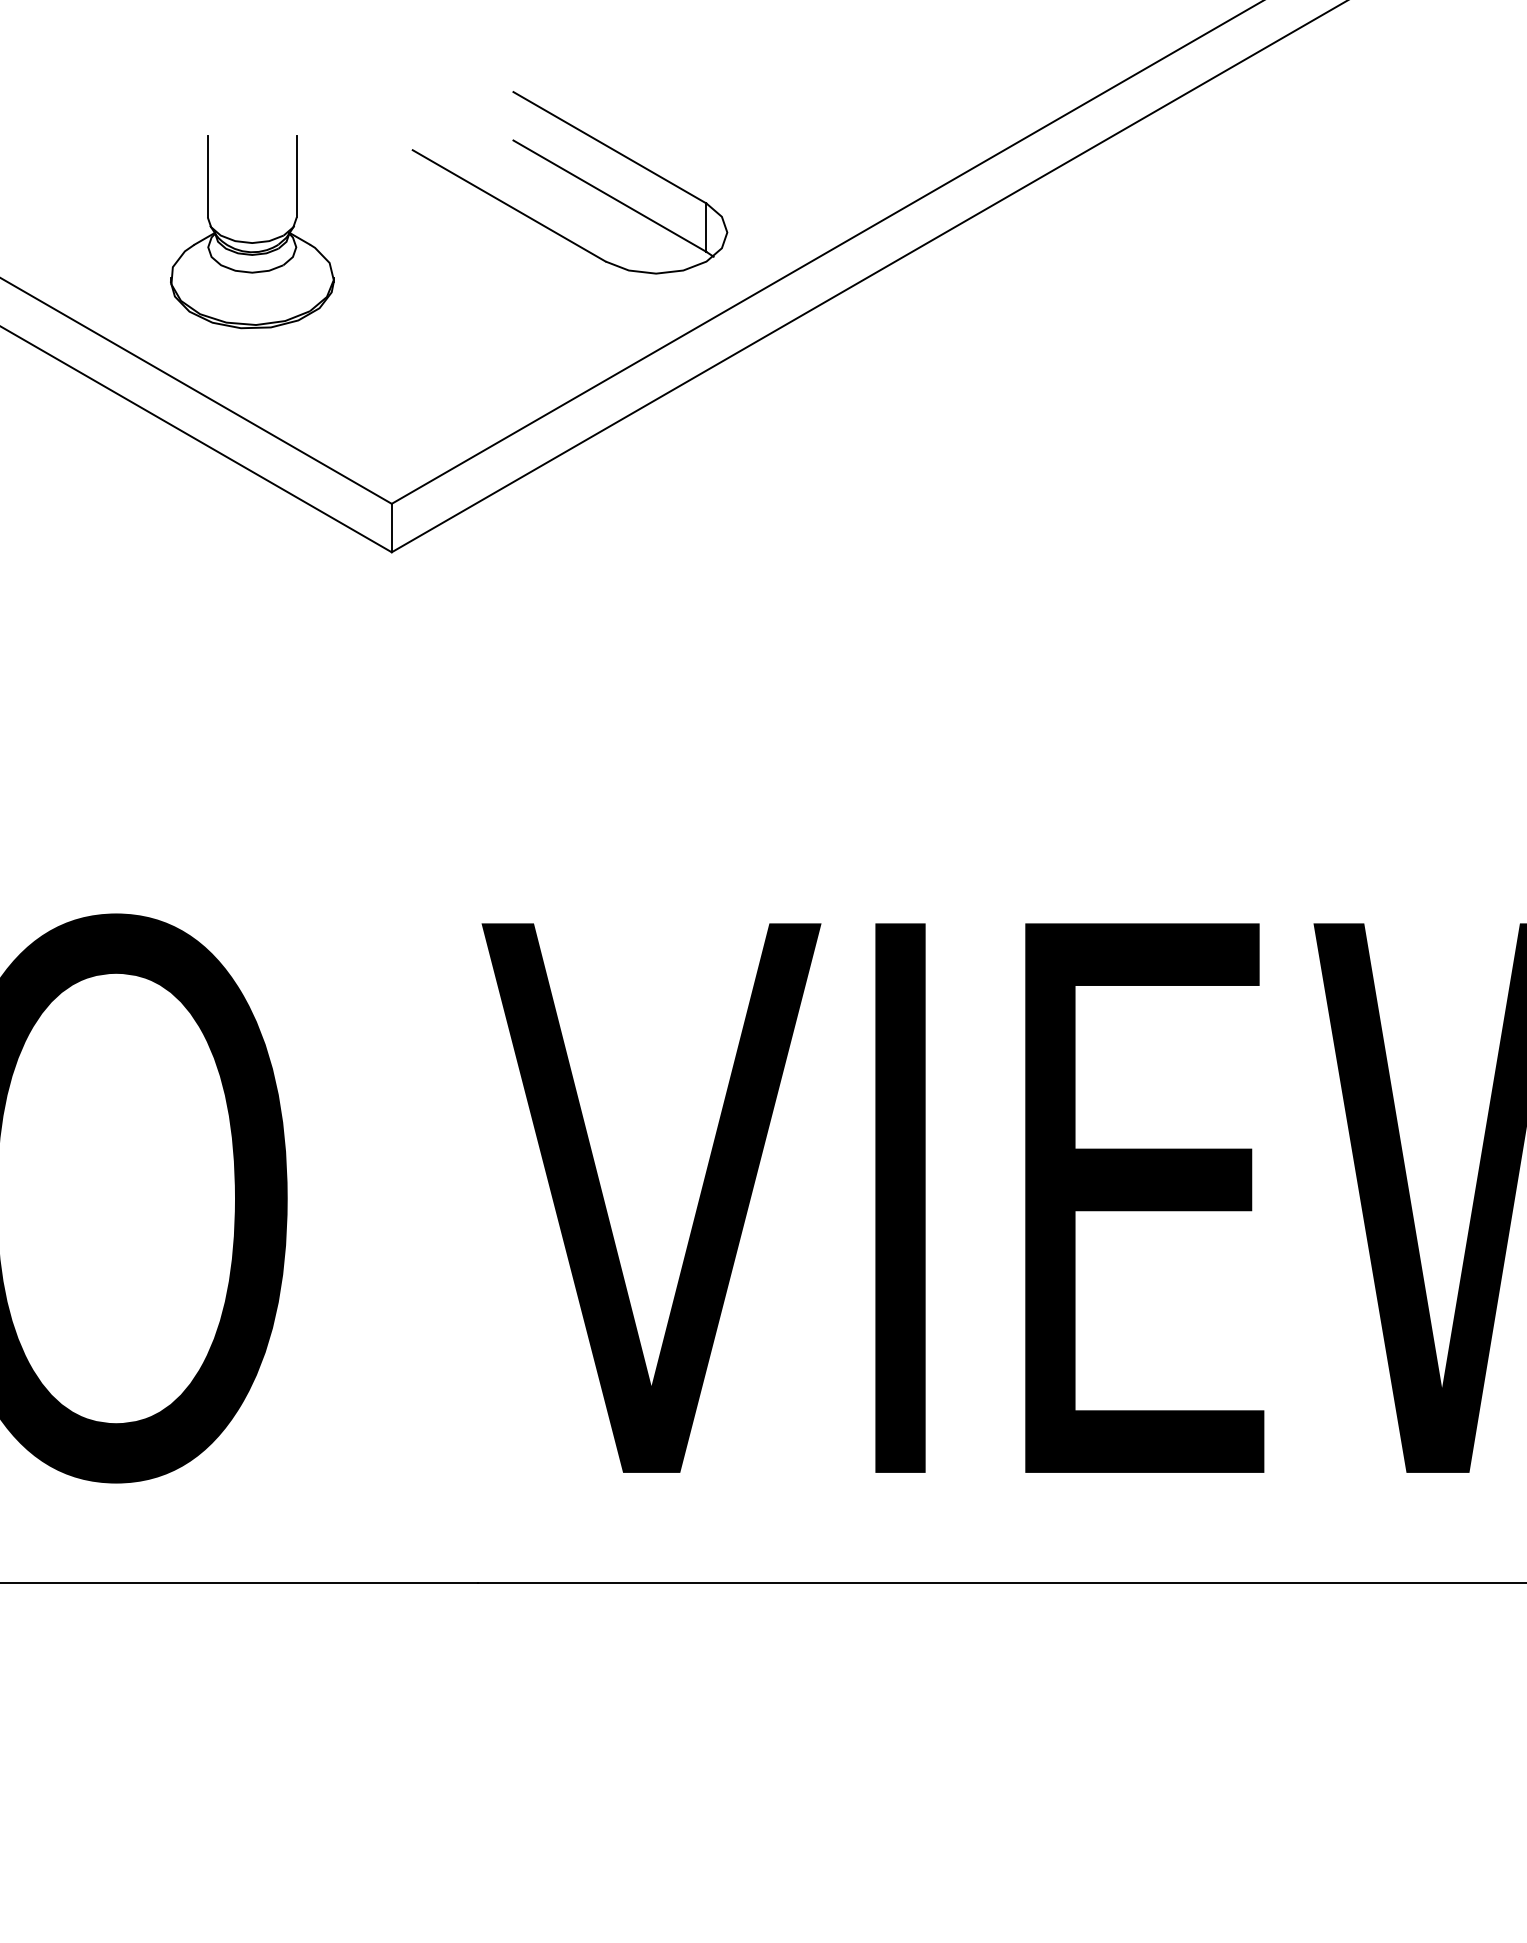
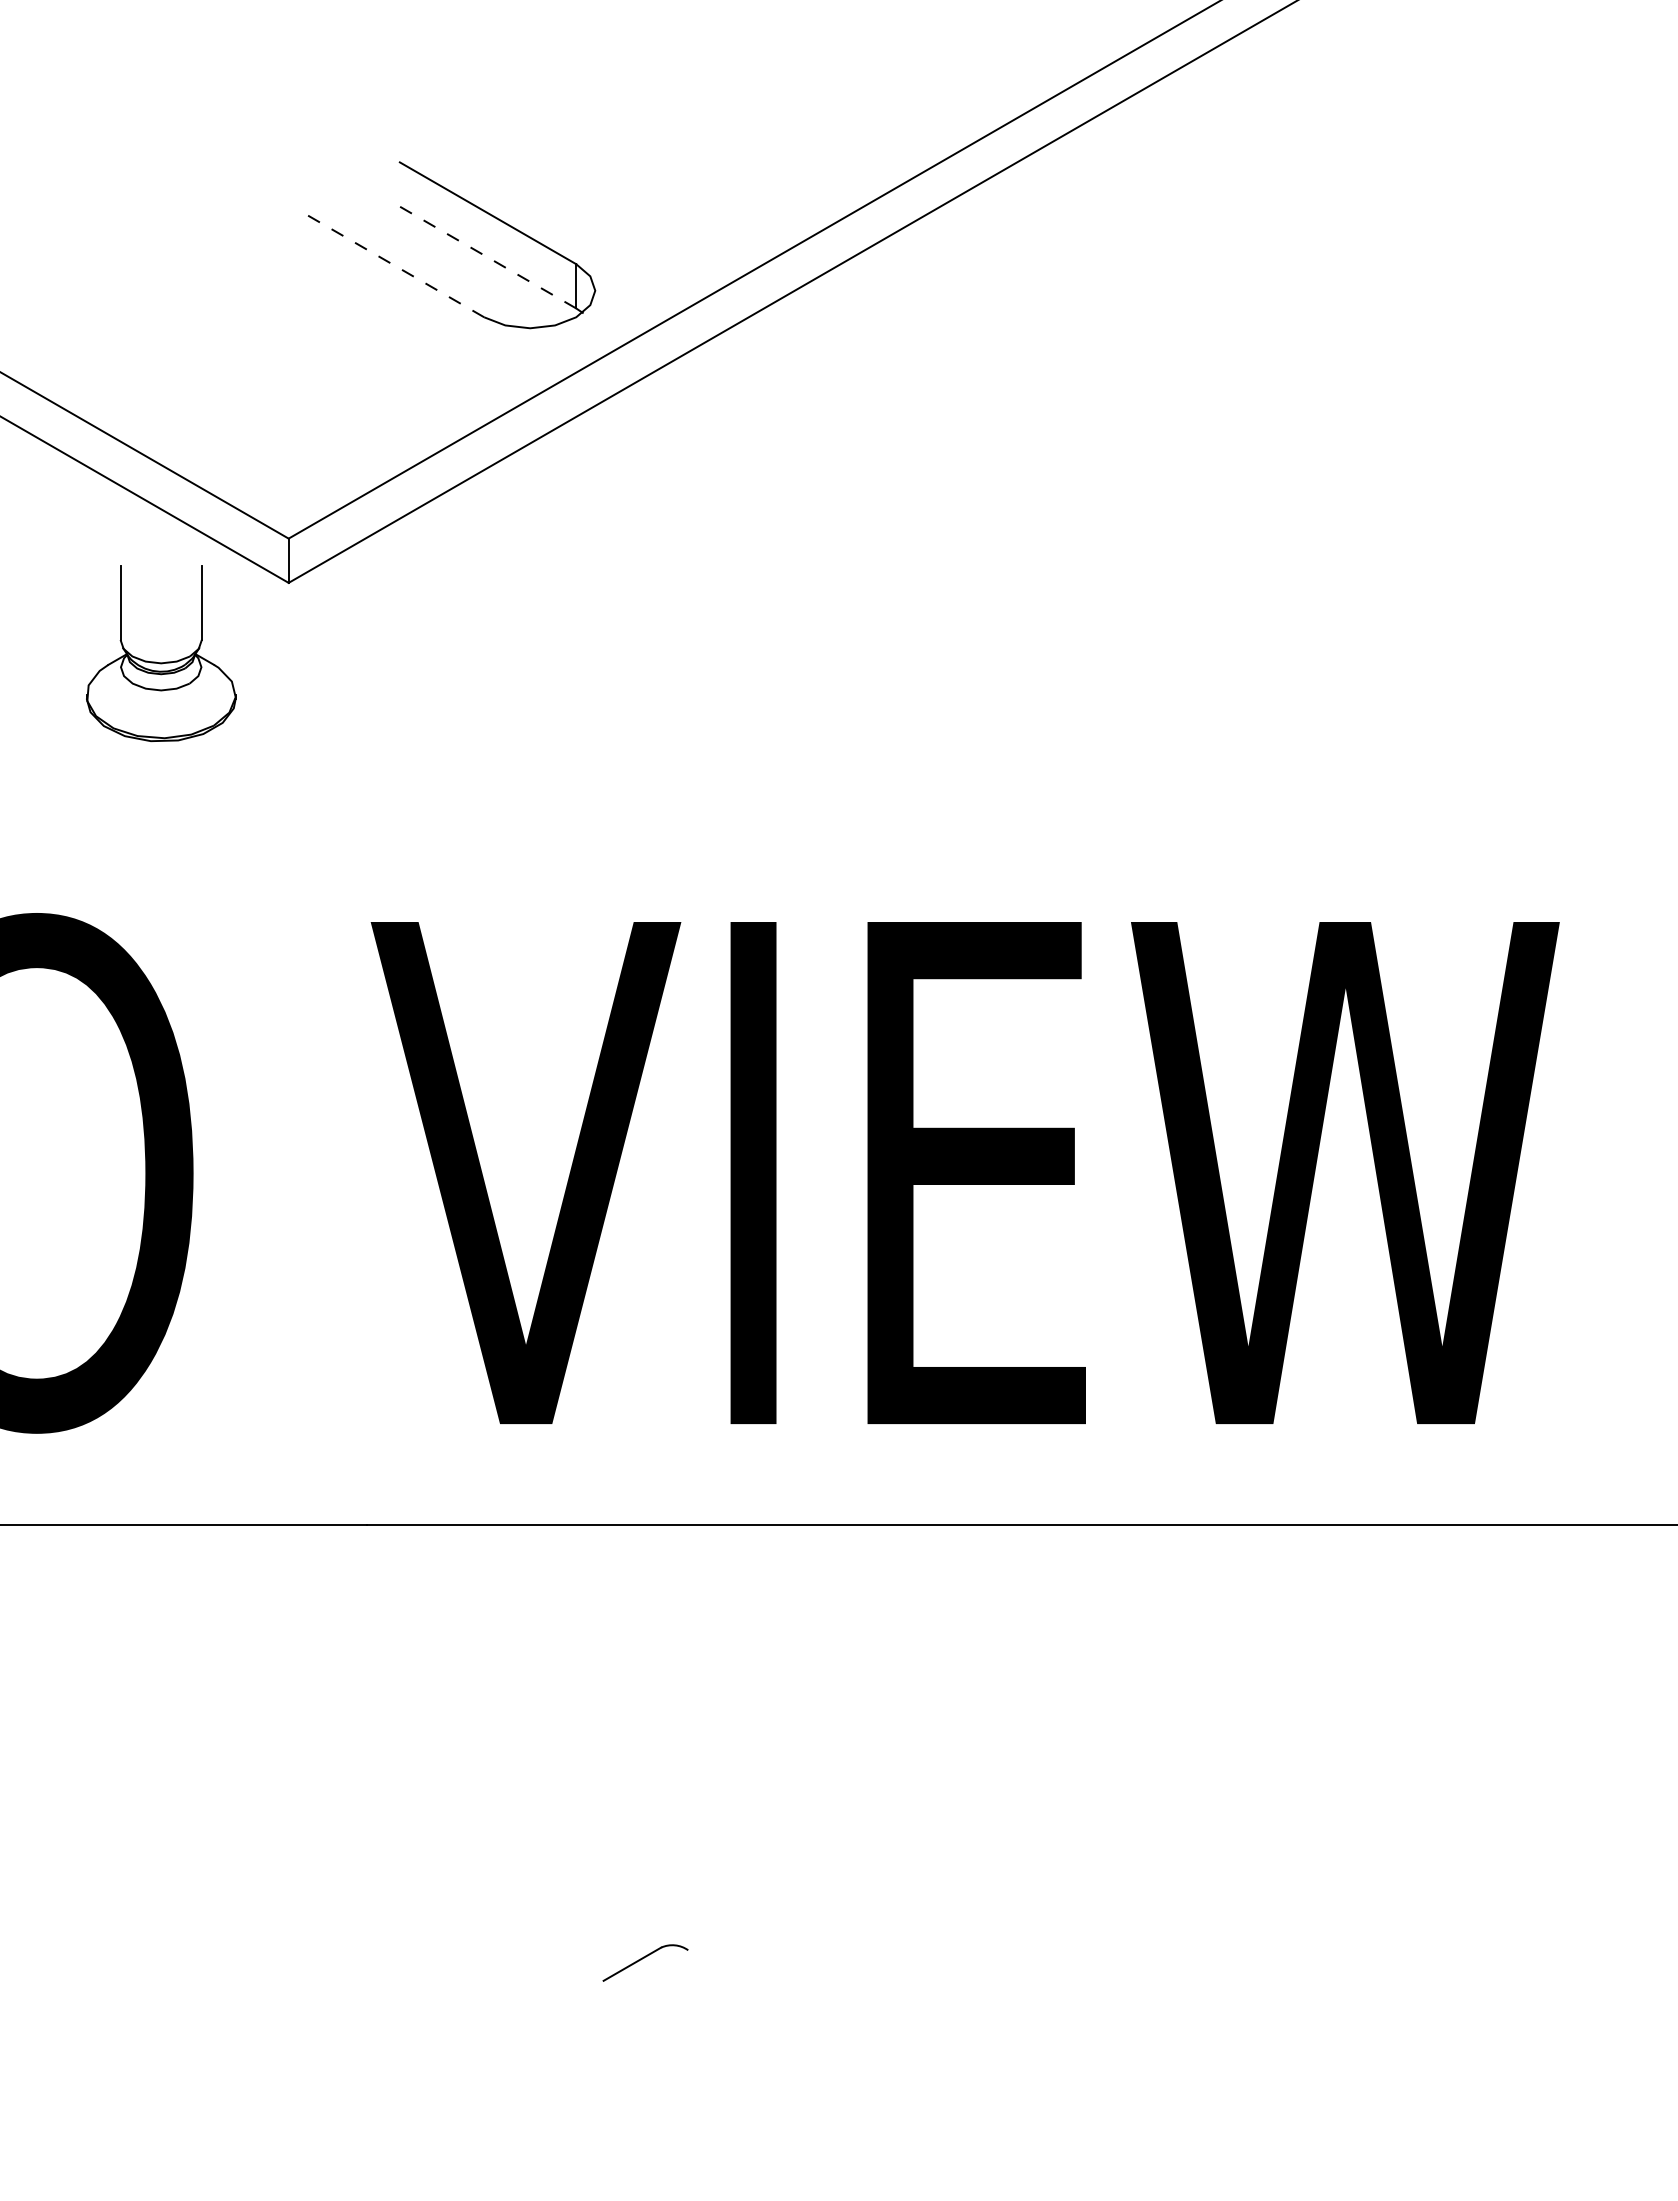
line: (610, 196) -> (488, 257), solid -> dashed
line: (509, 206) -> (396, 266), solid -> dashed
part: (252, 242) -> (161, 662), moved

